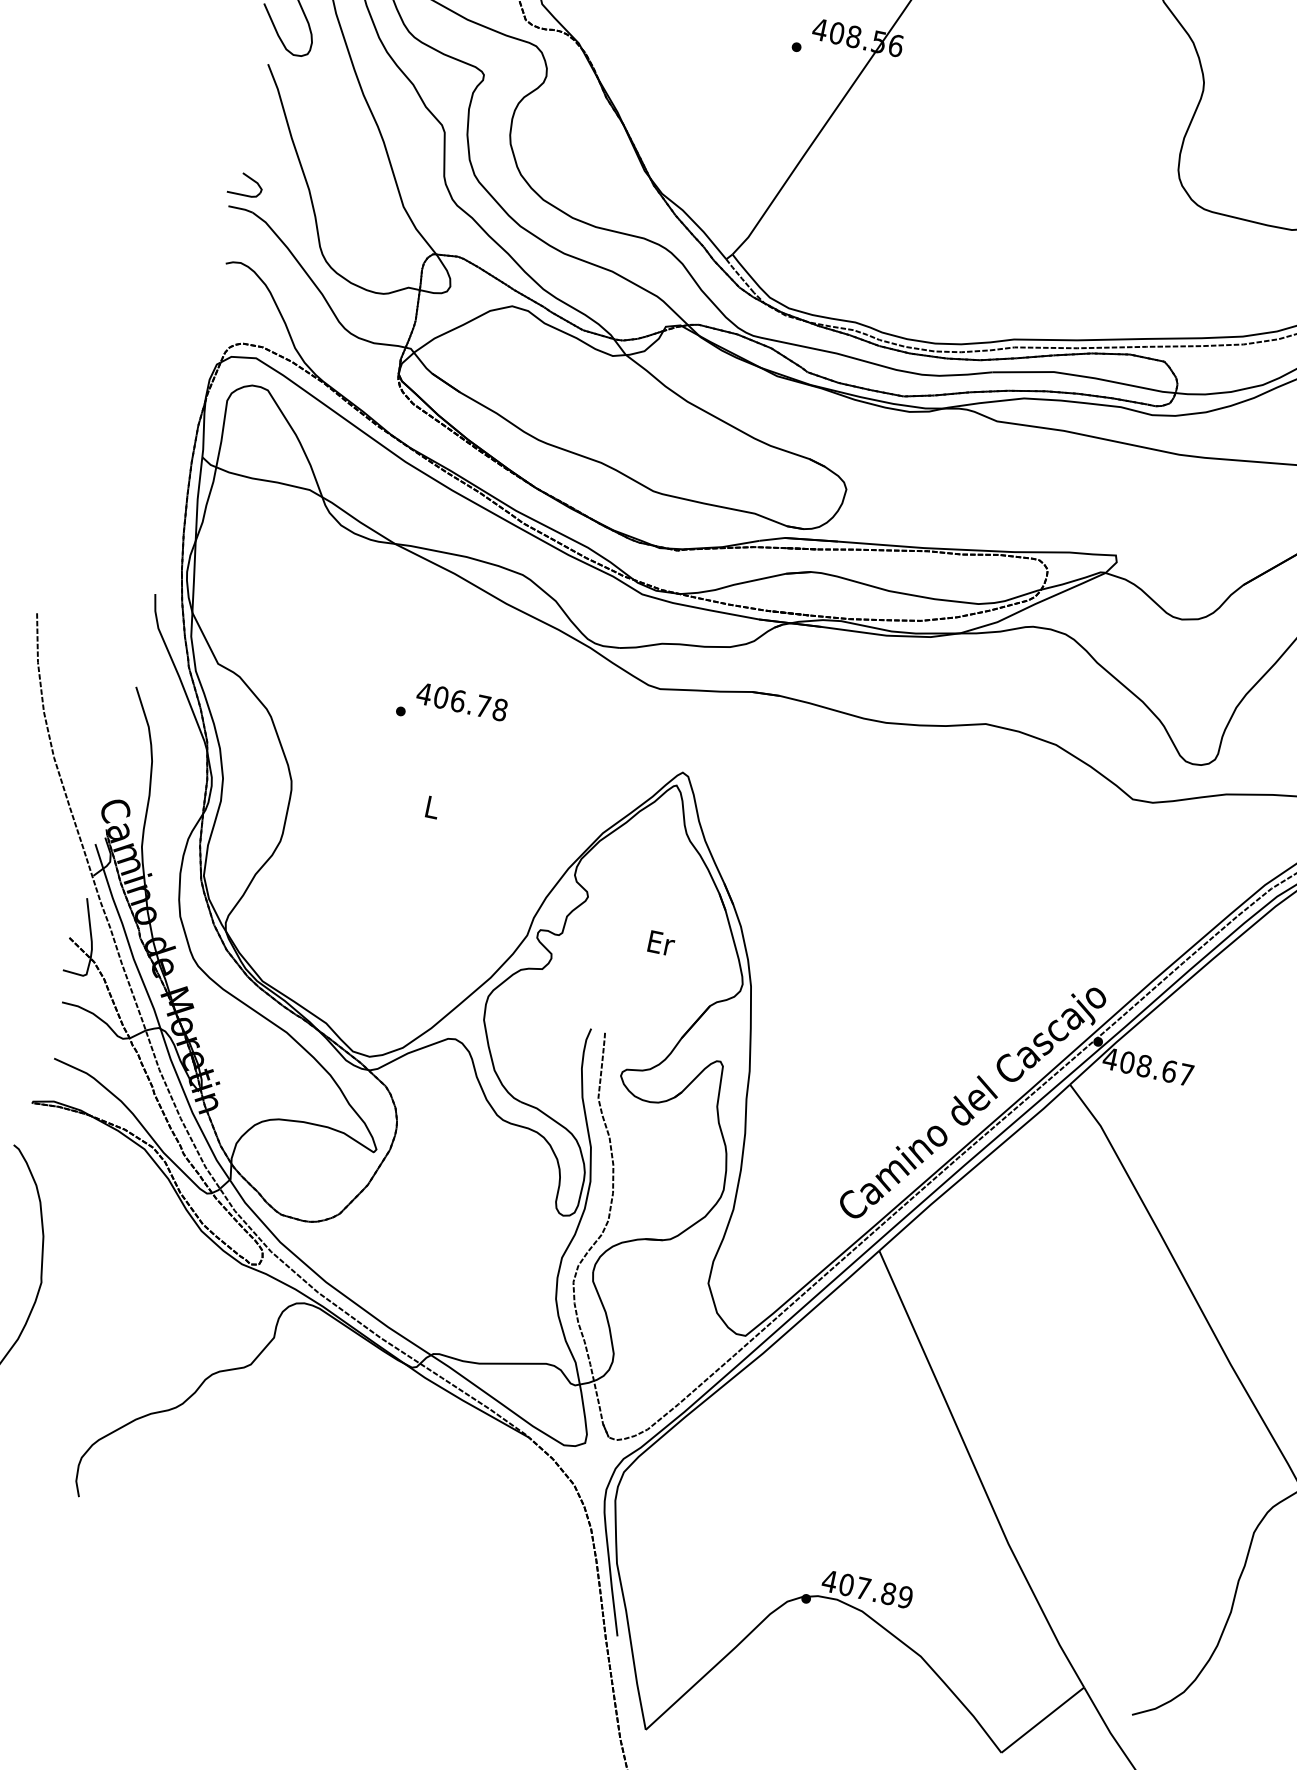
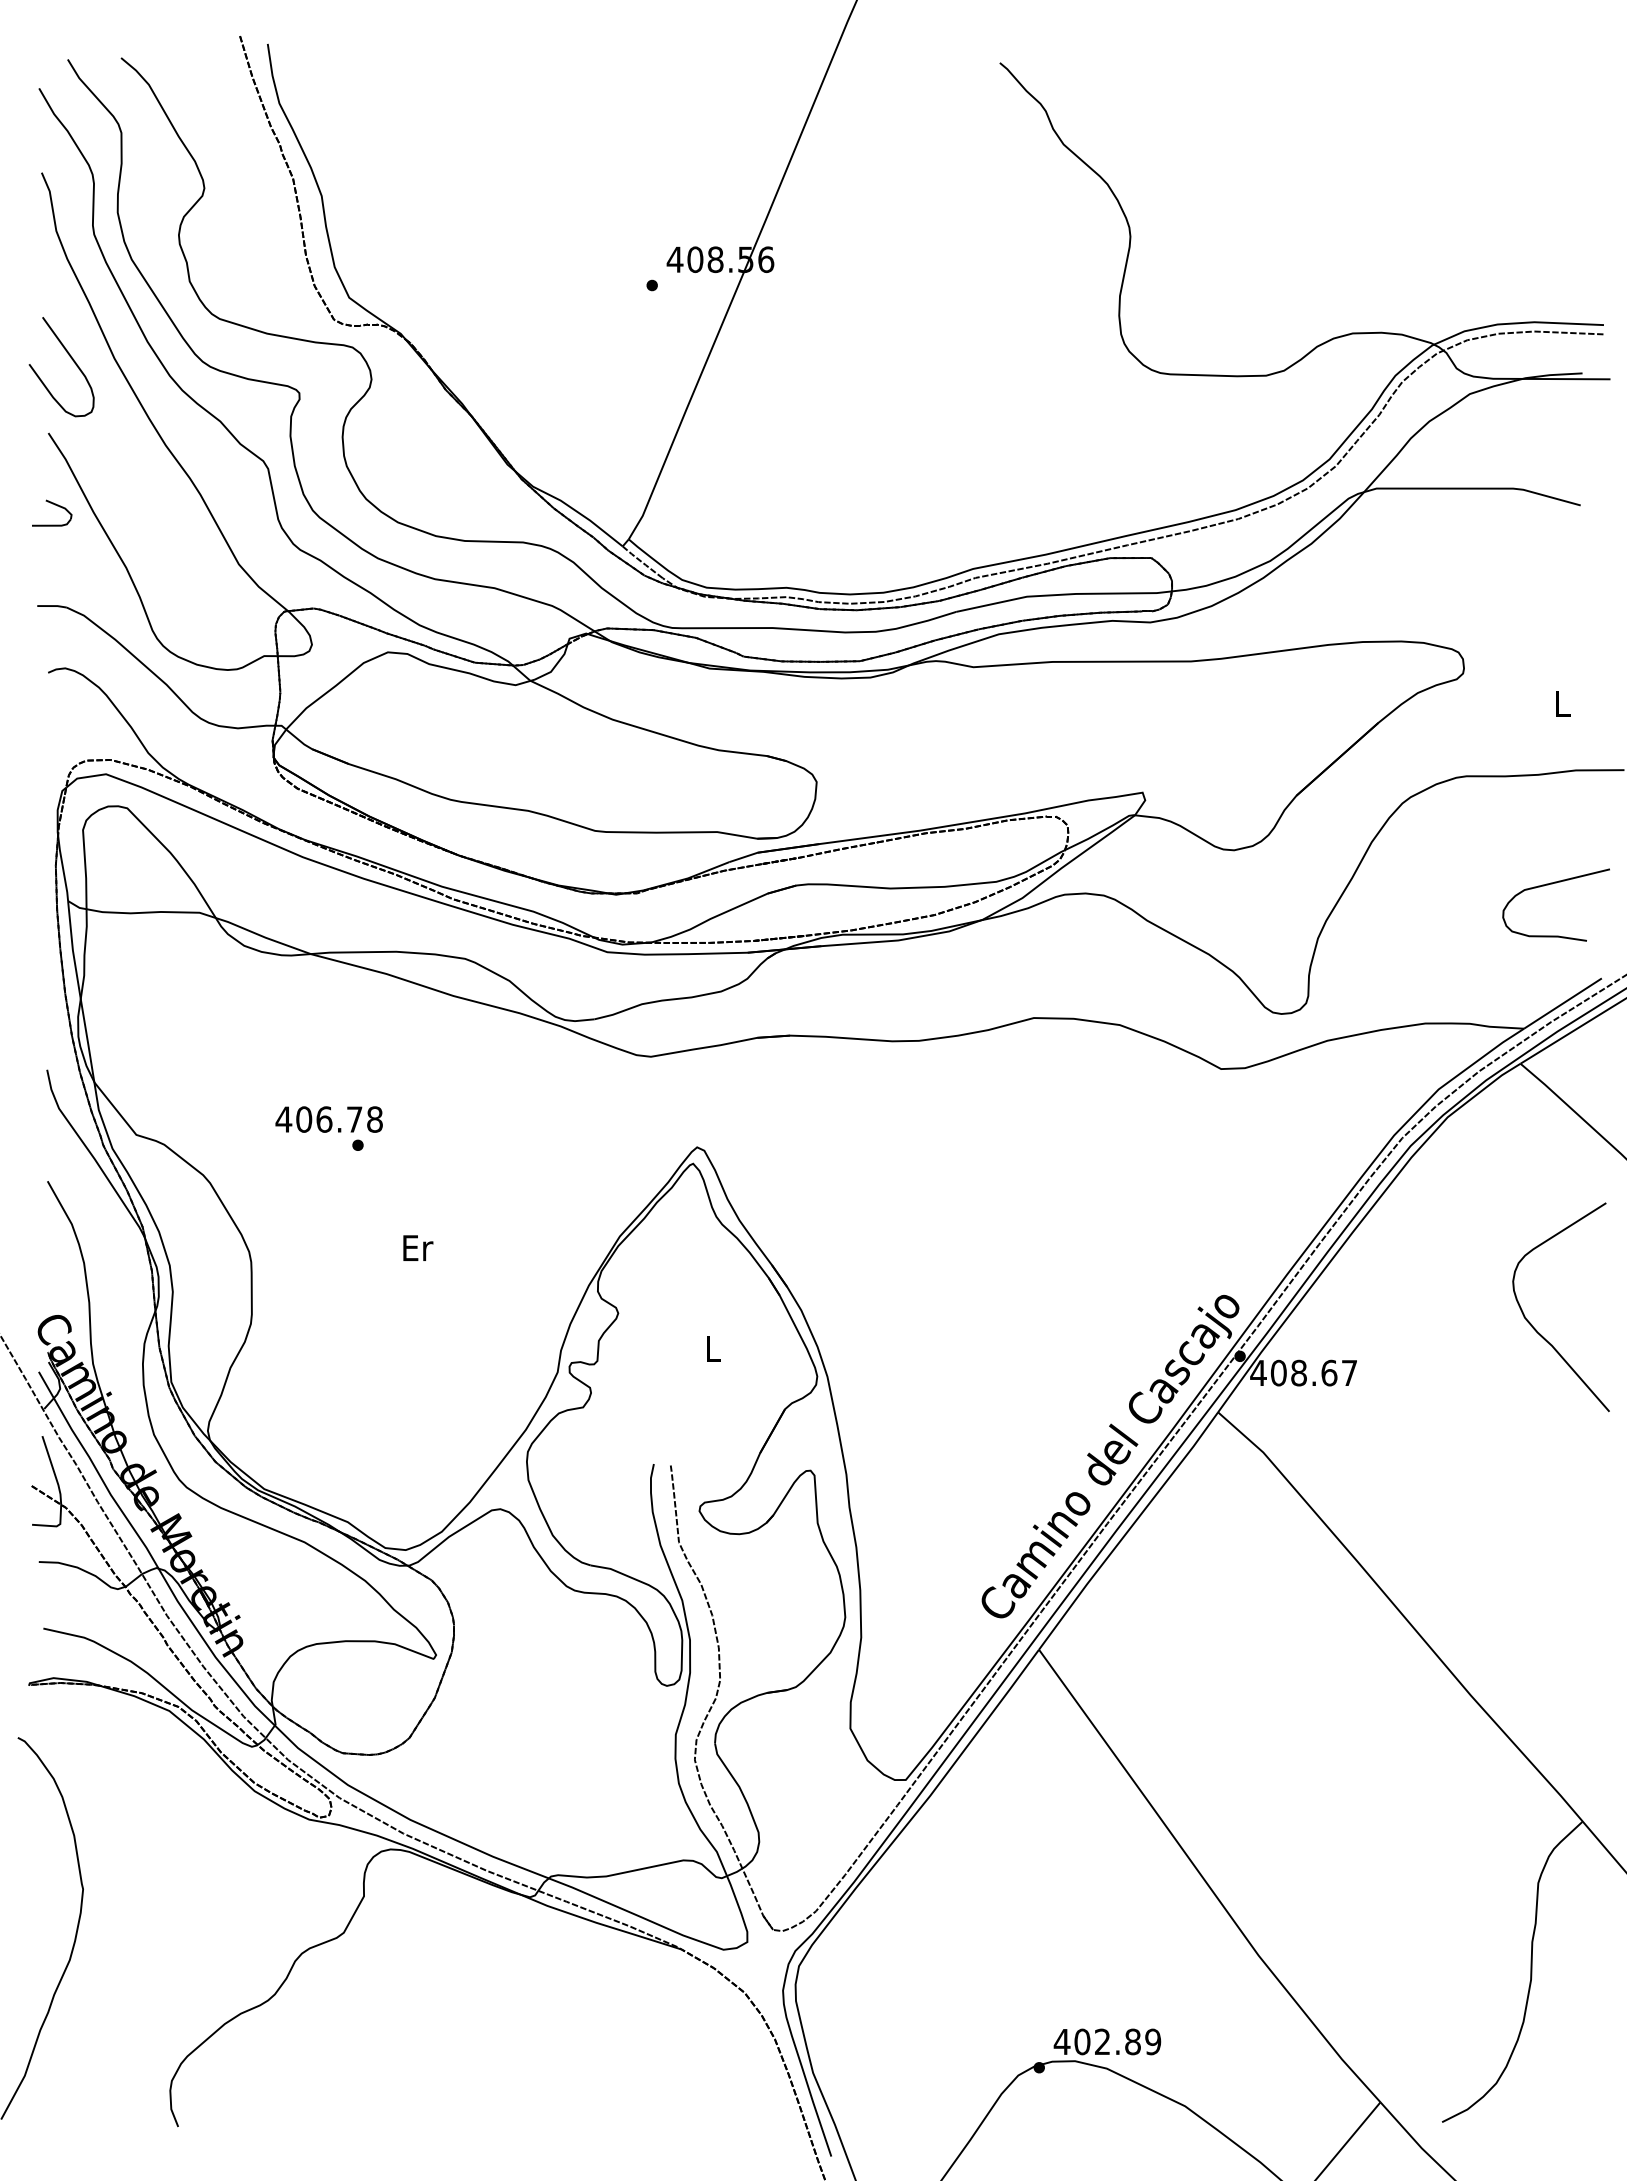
part: (250, 178) -> (55, 505), moved
text: (461, 701) -> (328, 1119), moved
text: (433, 807) -> (418, 1247), L -> Er
text: (661, 943) -> (714, 1348), Er -> L
text: (863, 1588) -> (1102, 2041), 407.89 -> 402.89

